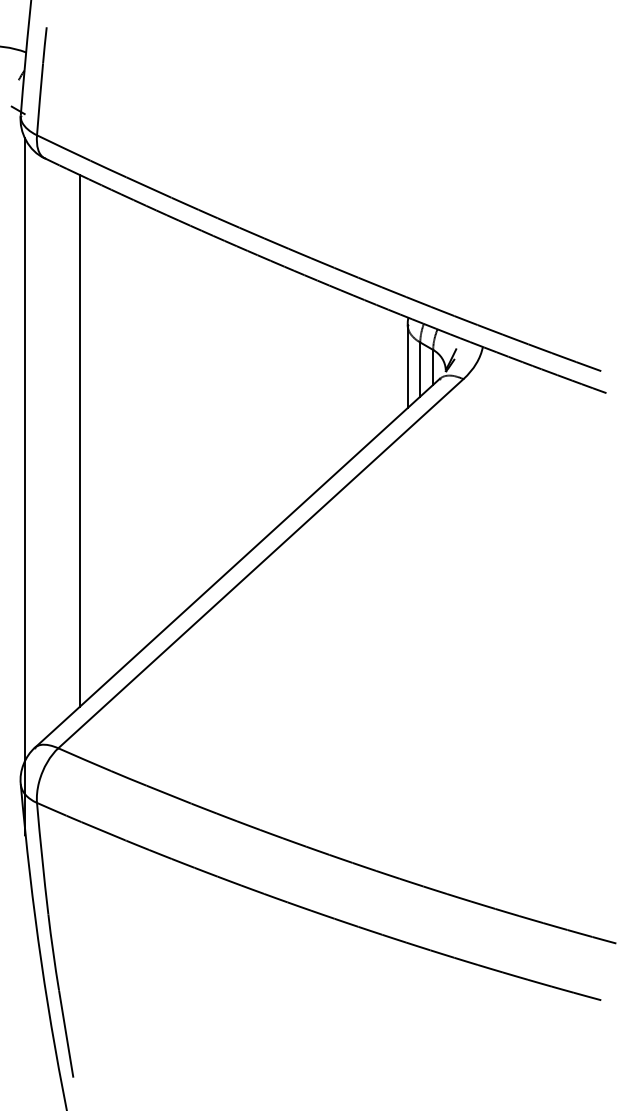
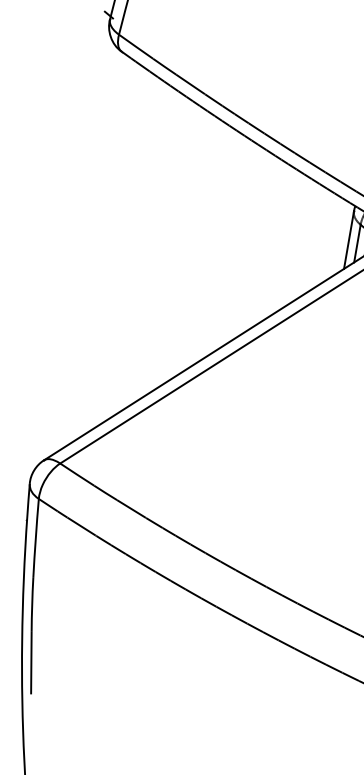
line: (79, 440) -> (111, 252), removed
line: (24, 486) -> (68, 277), removed

